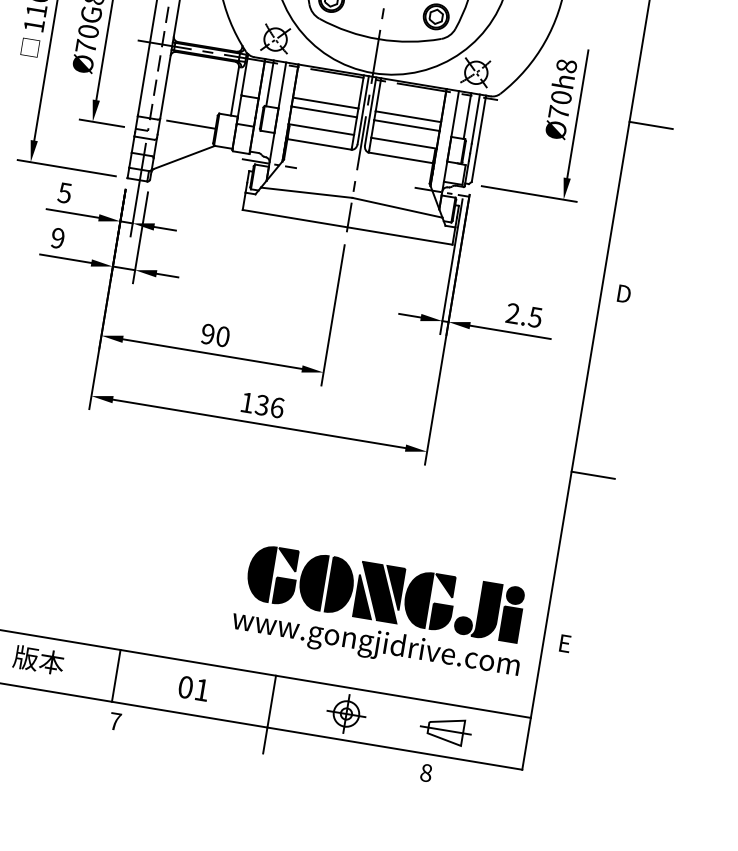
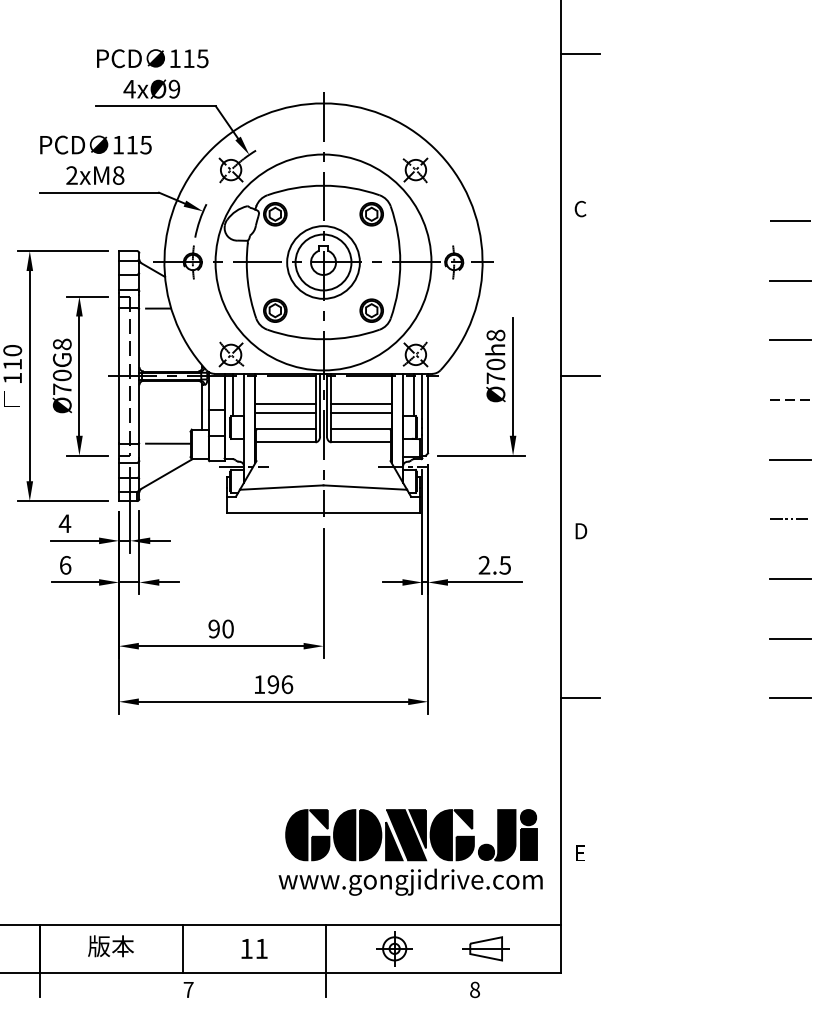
text: (64, 192) -> (64, 523), 5 -> 4
text: (57, 238) -> (65, 565), 9 -> 6
text: (261, 404) -> (272, 684), 136 -> 196
text: (185, 686) -> (246, 948), 01 -> 11

